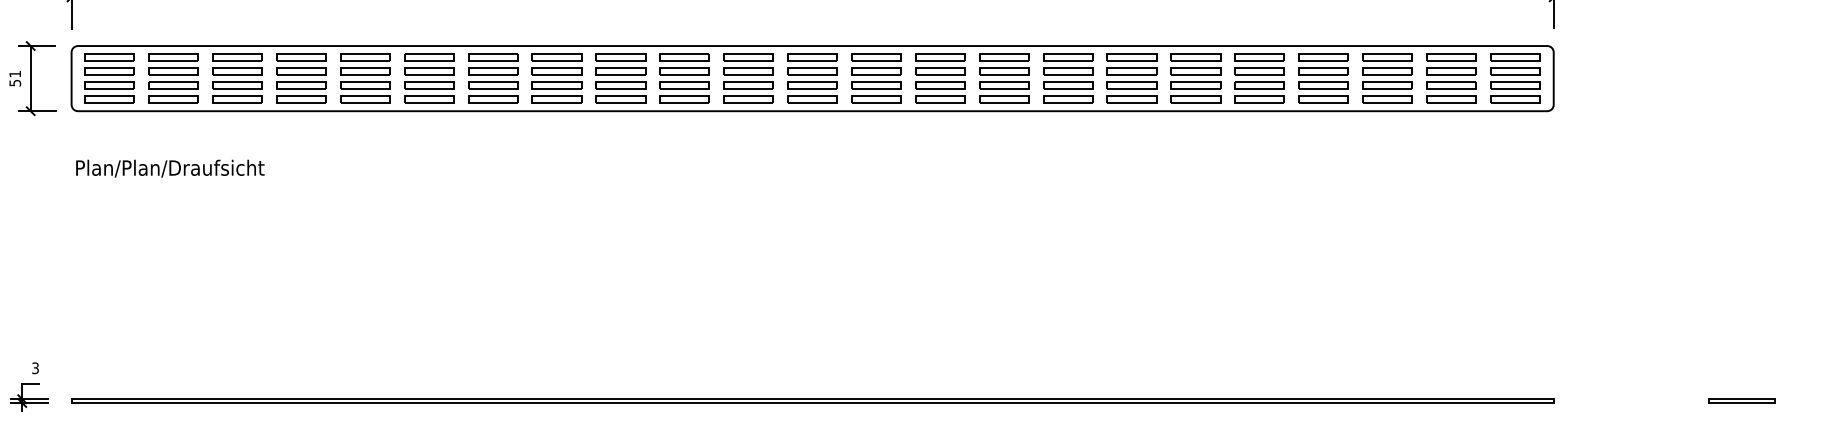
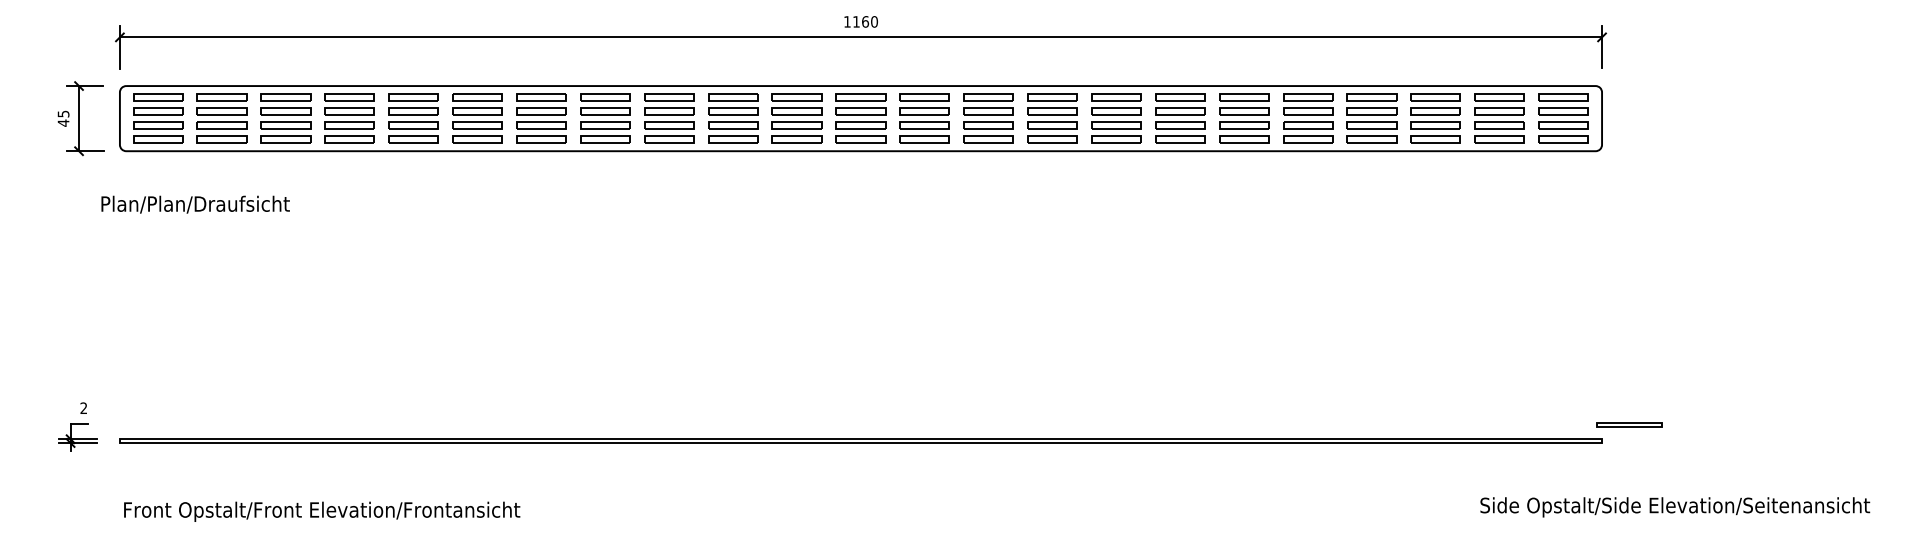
text: (15, 78) -> (63, 118), 51 -> 45
text: (170, 168) -> (195, 204), moved
text: (35, 368) -> (83, 408), 3 -> 2
part: (1742, 400) -> (1629, 424), moved

